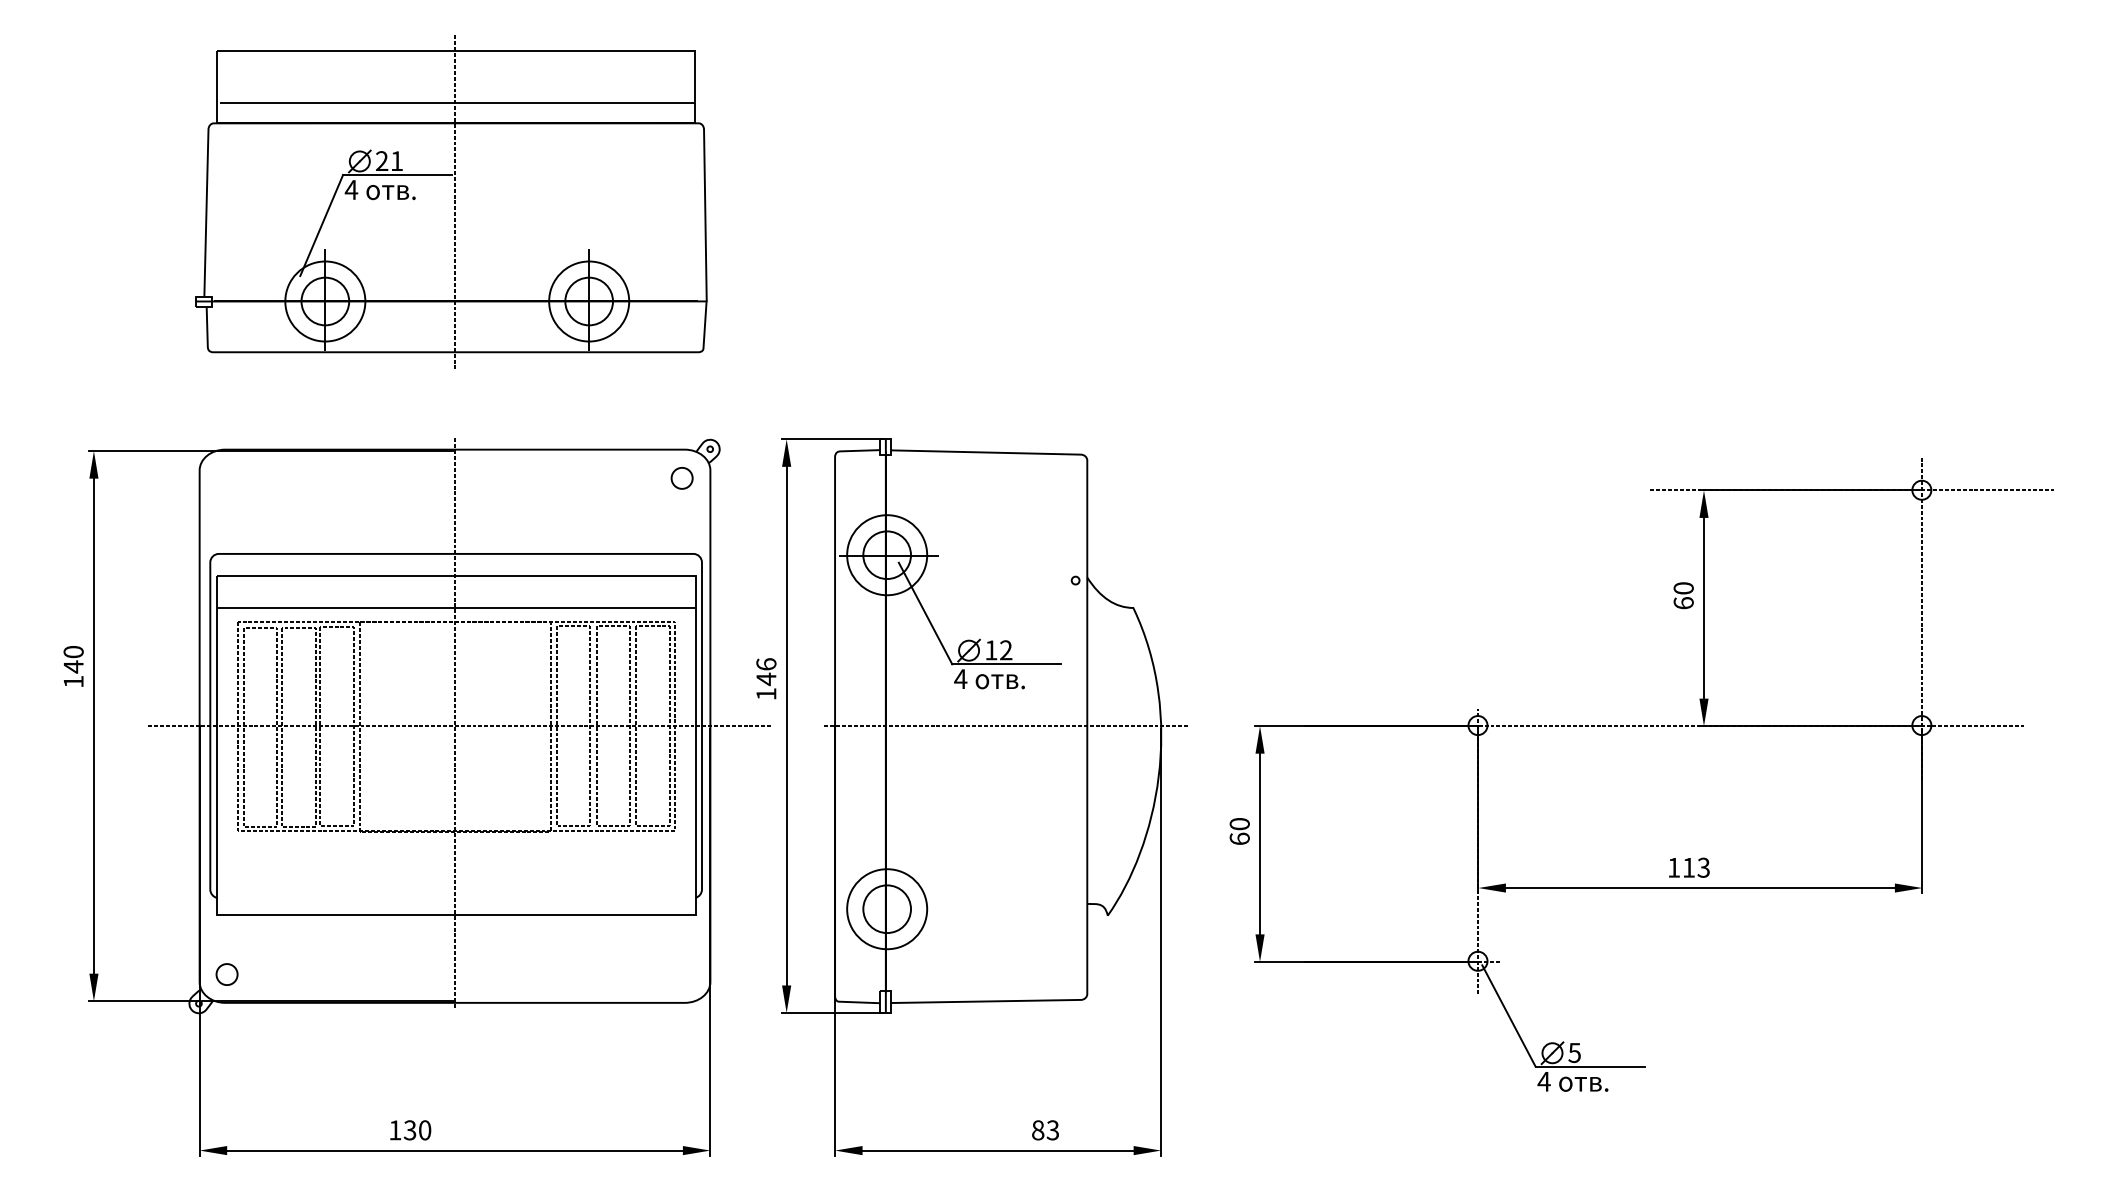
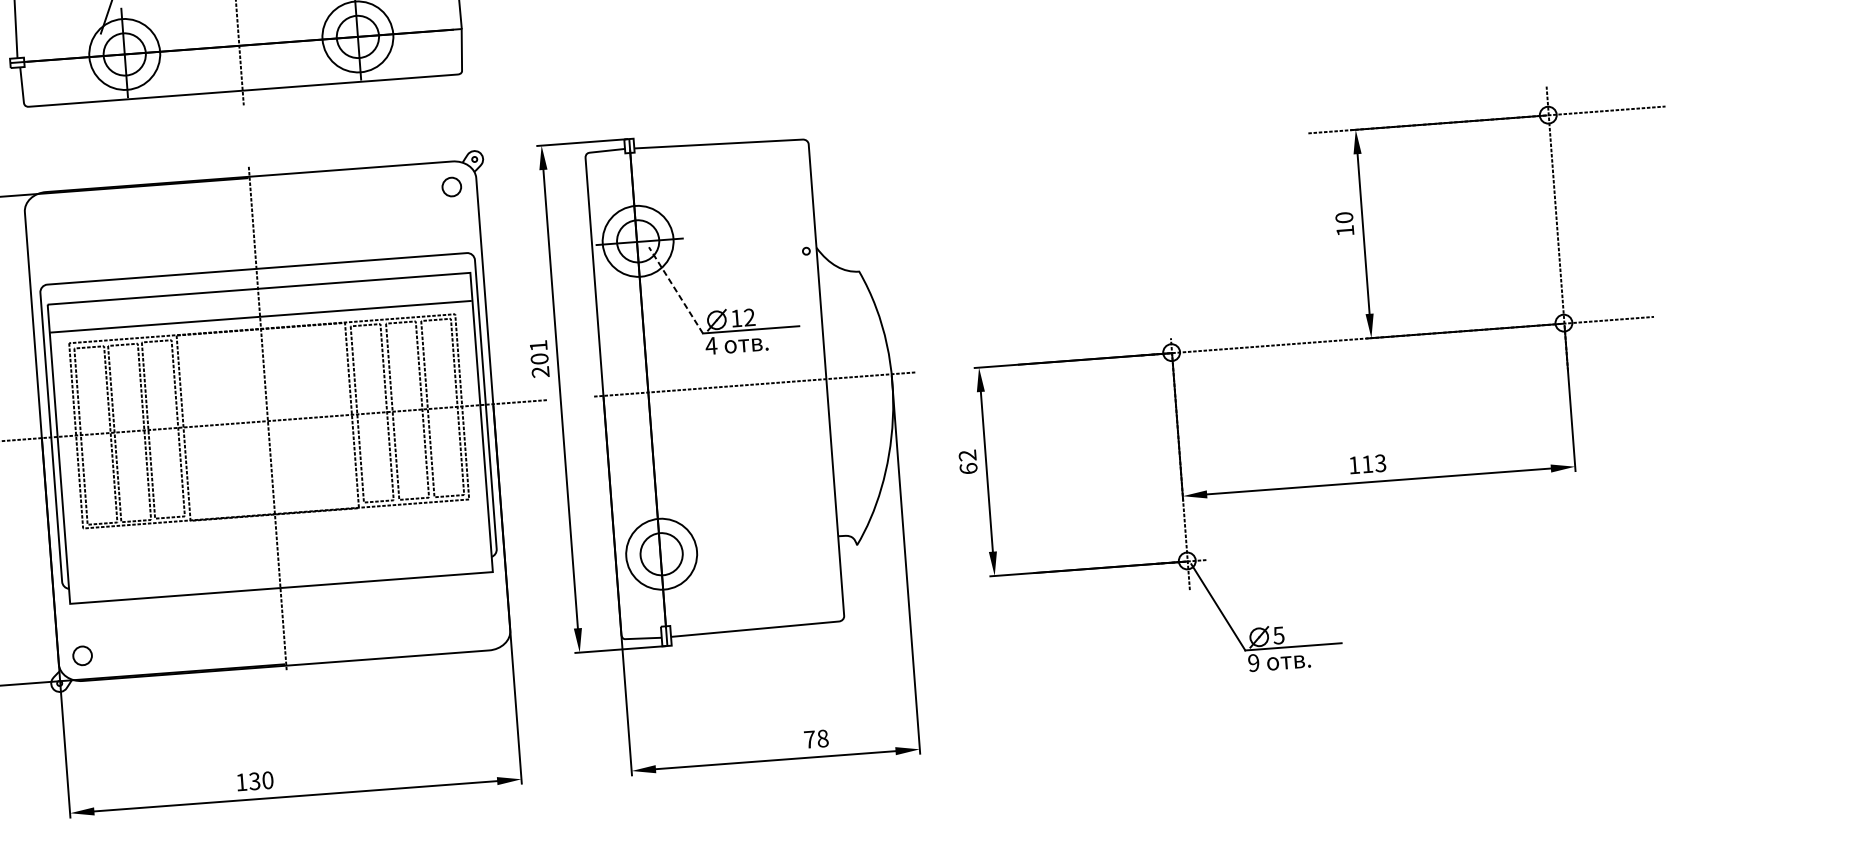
text: (1683, 603) -> (1345, 231), 60 -> 10
line: (925, 613) -> (675, 290), solid -> dashed
text: (766, 679) -> (539, 359), 146 -> 201
text: (1239, 824) -> (967, 455), 60 -> 62
text: (1543, 1081) -> (1253, 662), 4 -> 9
text: (1045, 1130) -> (816, 739), 83 -> 78

